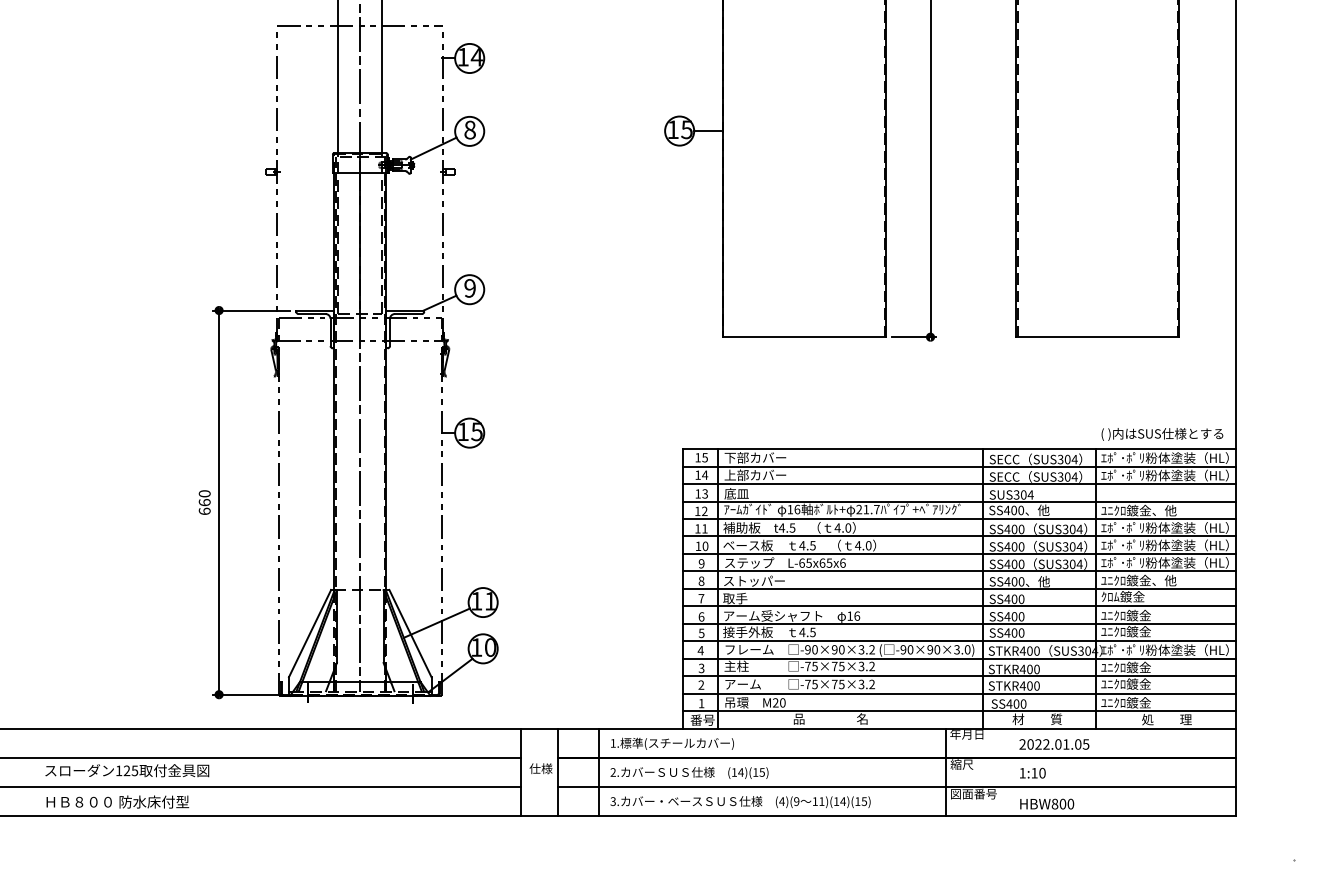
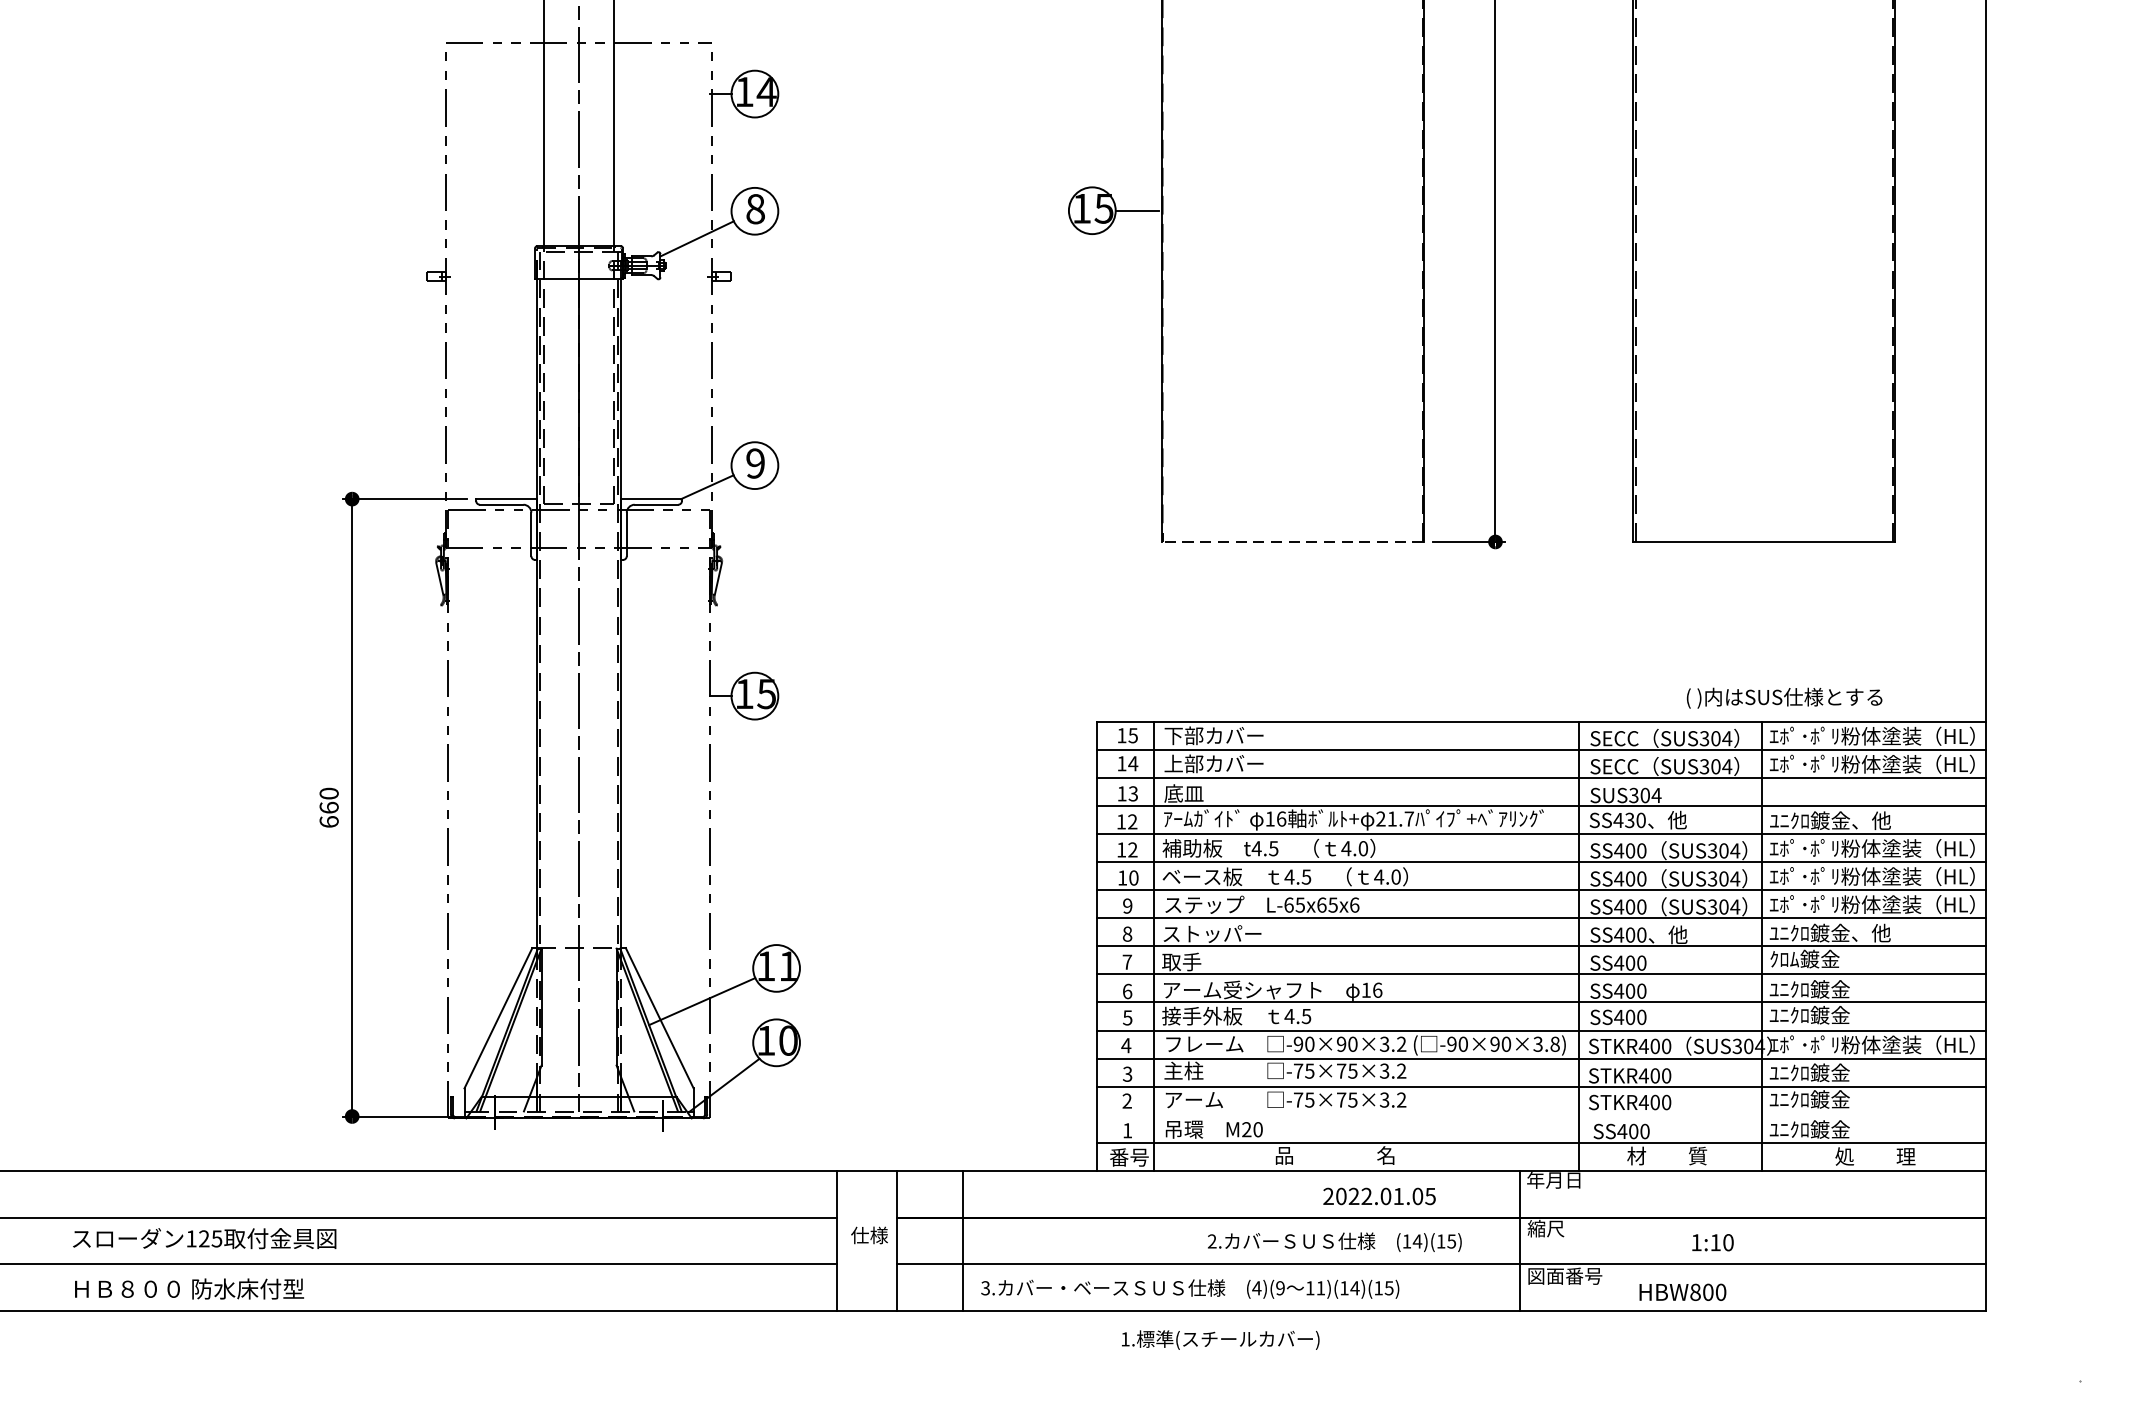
line: (803, 337) -> (1291, 542), solid -> dashed
text: (1162, 434) -> (1784, 698), moved
text: (1013, 510) -> (1628, 820), SS400 -> SS430
text: (704, 528) -> (1132, 849), 11 -> 12
text: (967, 649) -> (1554, 1043), -90×90×3.0) -> -90×90×3.8)
line: (958, 693) -> (1540, 1114), removed
text: (672, 743) -> (1220, 1339), moved
text: (1054, 744) -> (1379, 1196), moved
text: (689, 772) -> (1334, 1241), moved
text: (1032, 772) -> (1712, 1241), moved

